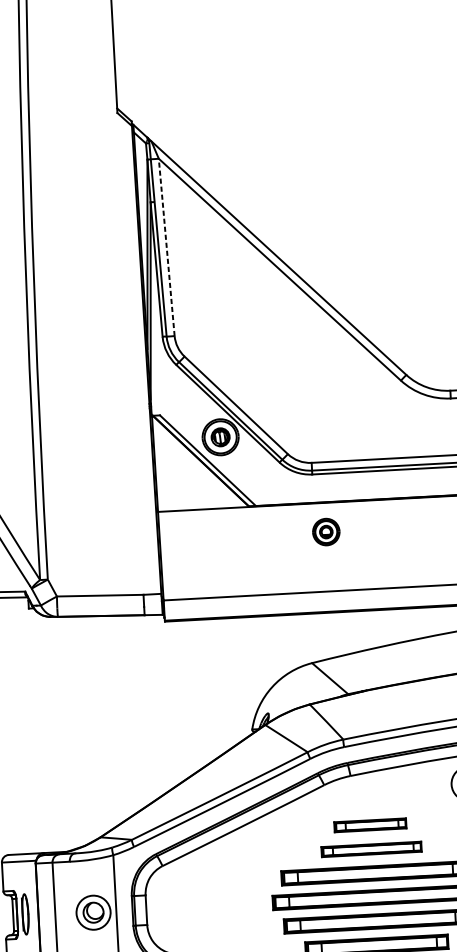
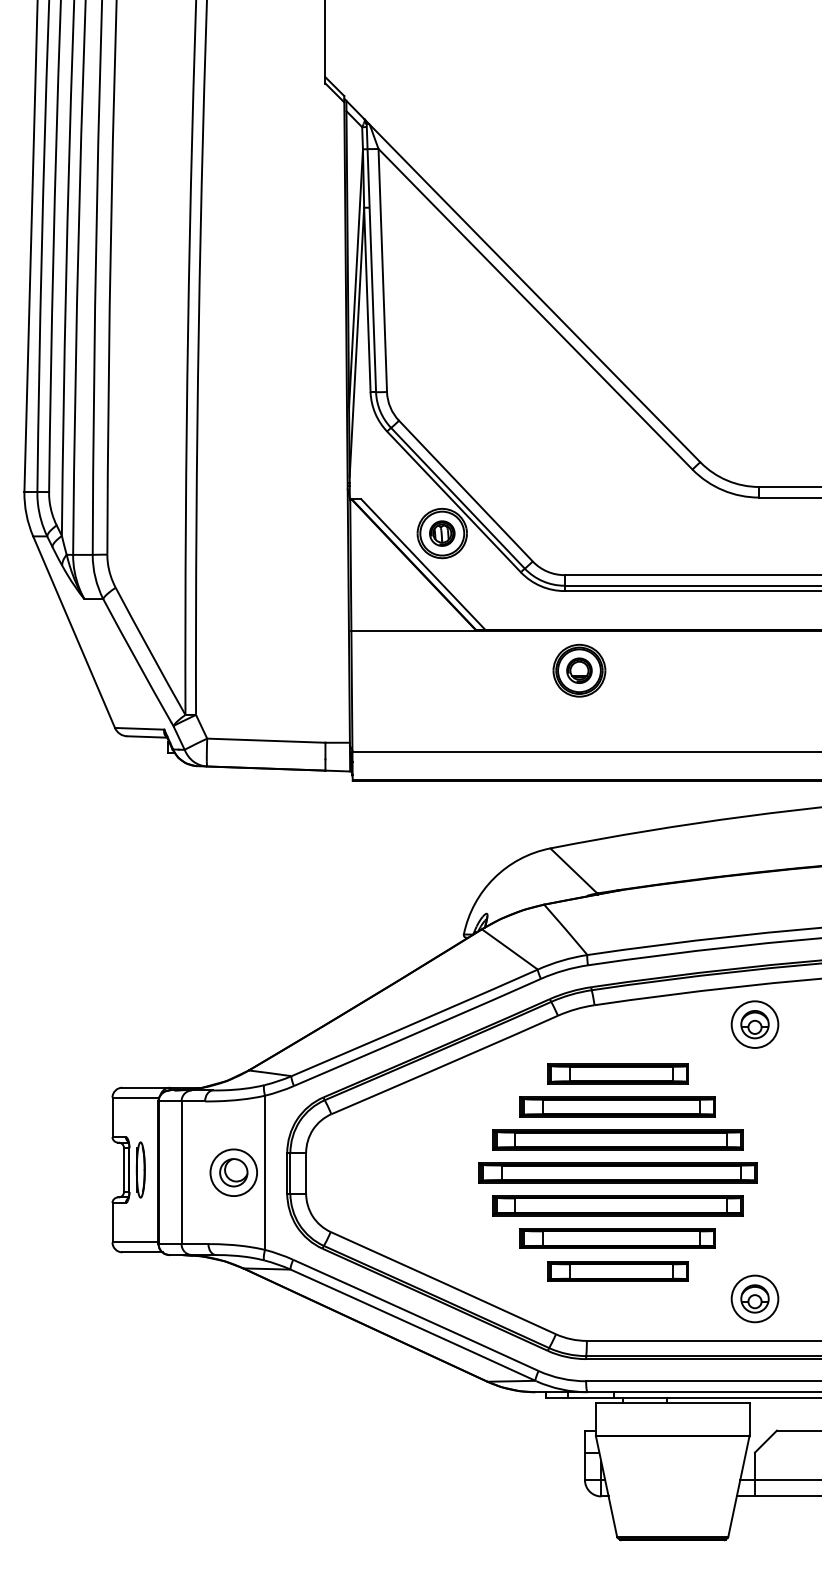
line: (166, 247) -> (382, 270), dashed -> solid
part: (326, 531) -> (579, 670), size x1.43
part: (370, 824) -> (617, 1073), size x1.43
part: (371, 849) -> (617, 1106), size x1.43

